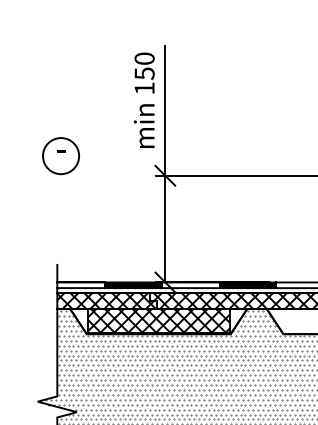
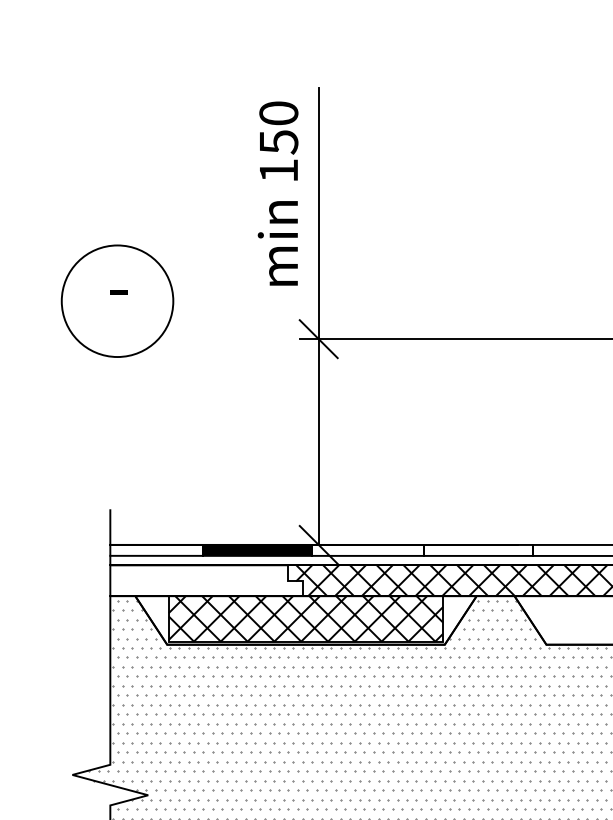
circle: (60, 156) -> (116, 301), size x1.6
fill: (248, 285) -> (479, 550), removed
hatch: (106, 300) -> (205, 579), removed

